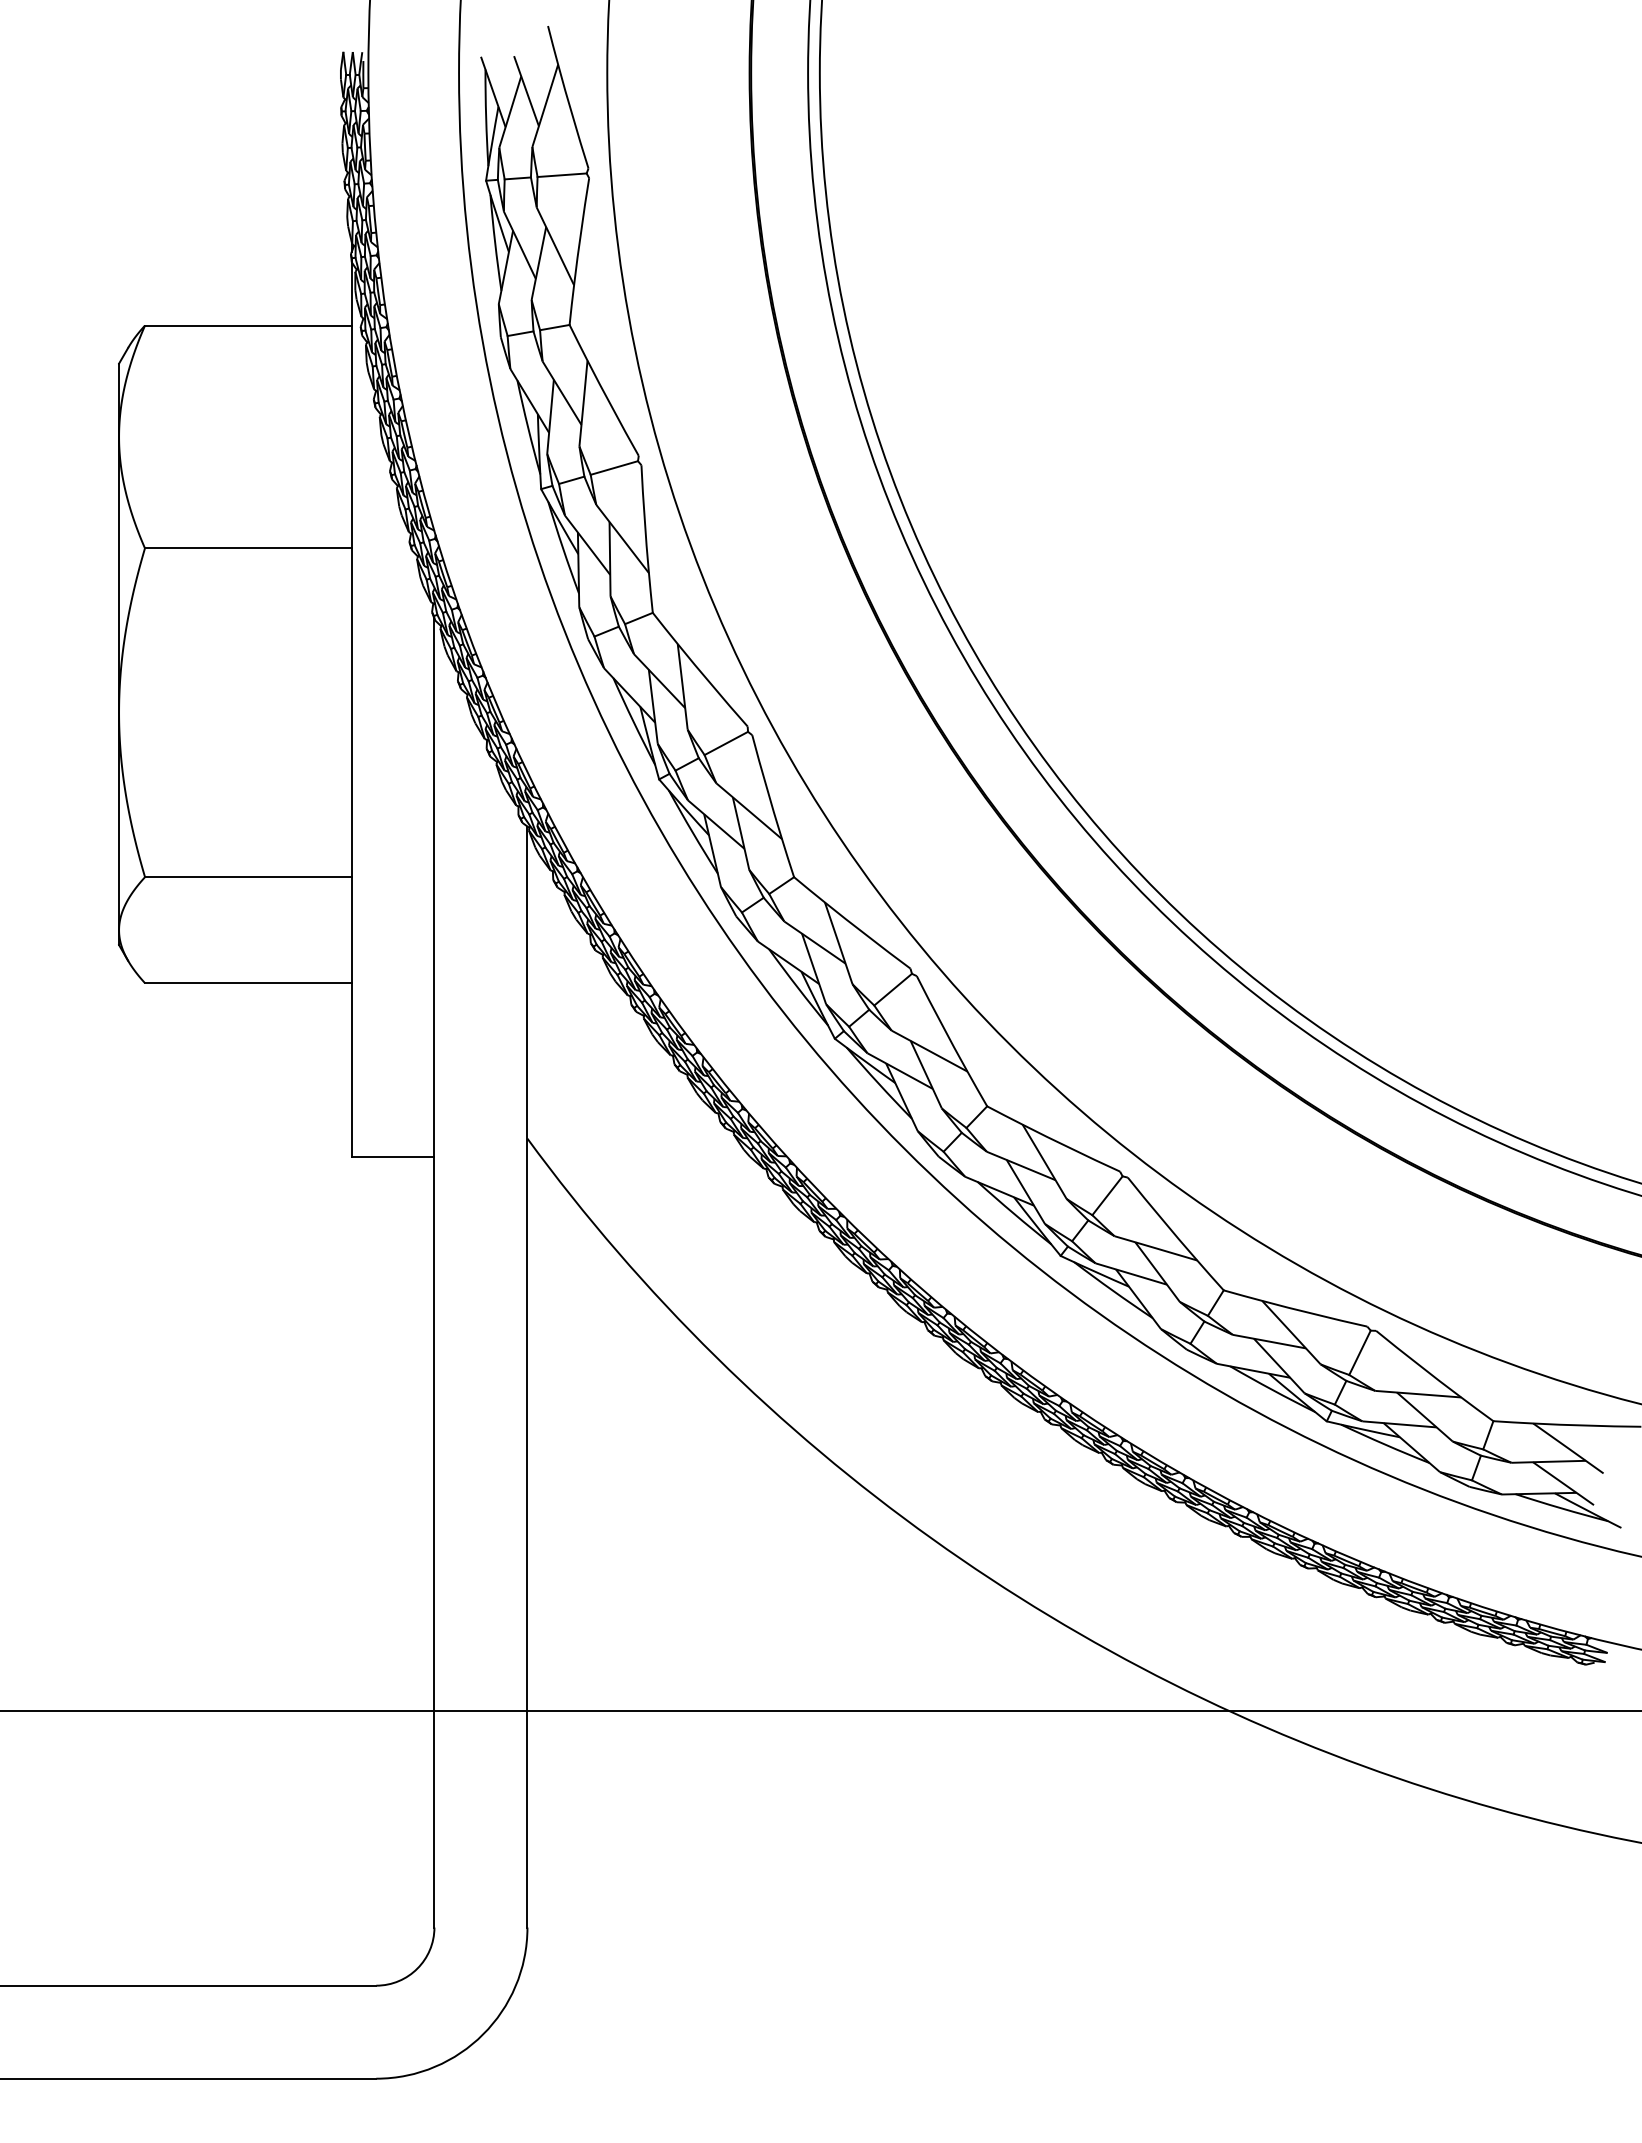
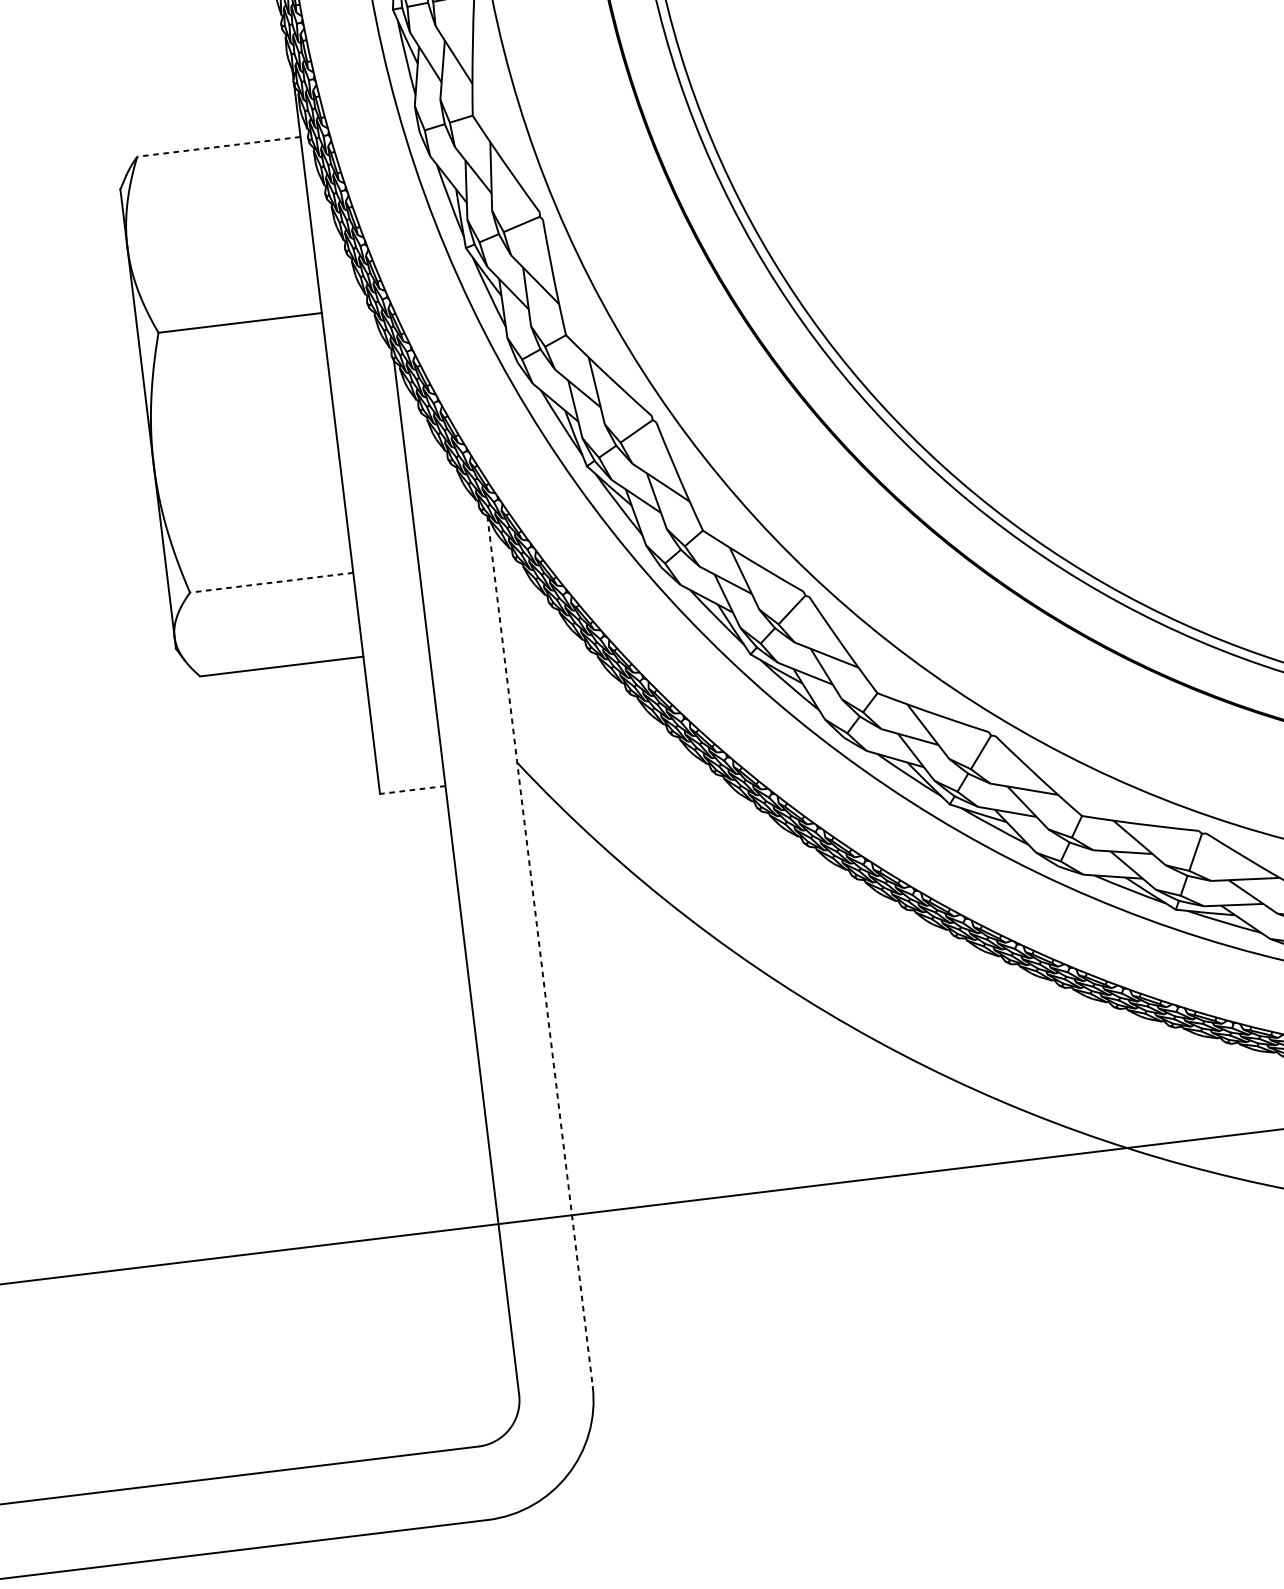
line: (247, 325) -> (218, 146), solid -> dashed
line: (247, 877) -> (271, 583), solid -> dashed
line: (392, 1156) -> (412, 789), solid -> dashed
line: (527, 1377) -> (540, 951), solid -> dashed

